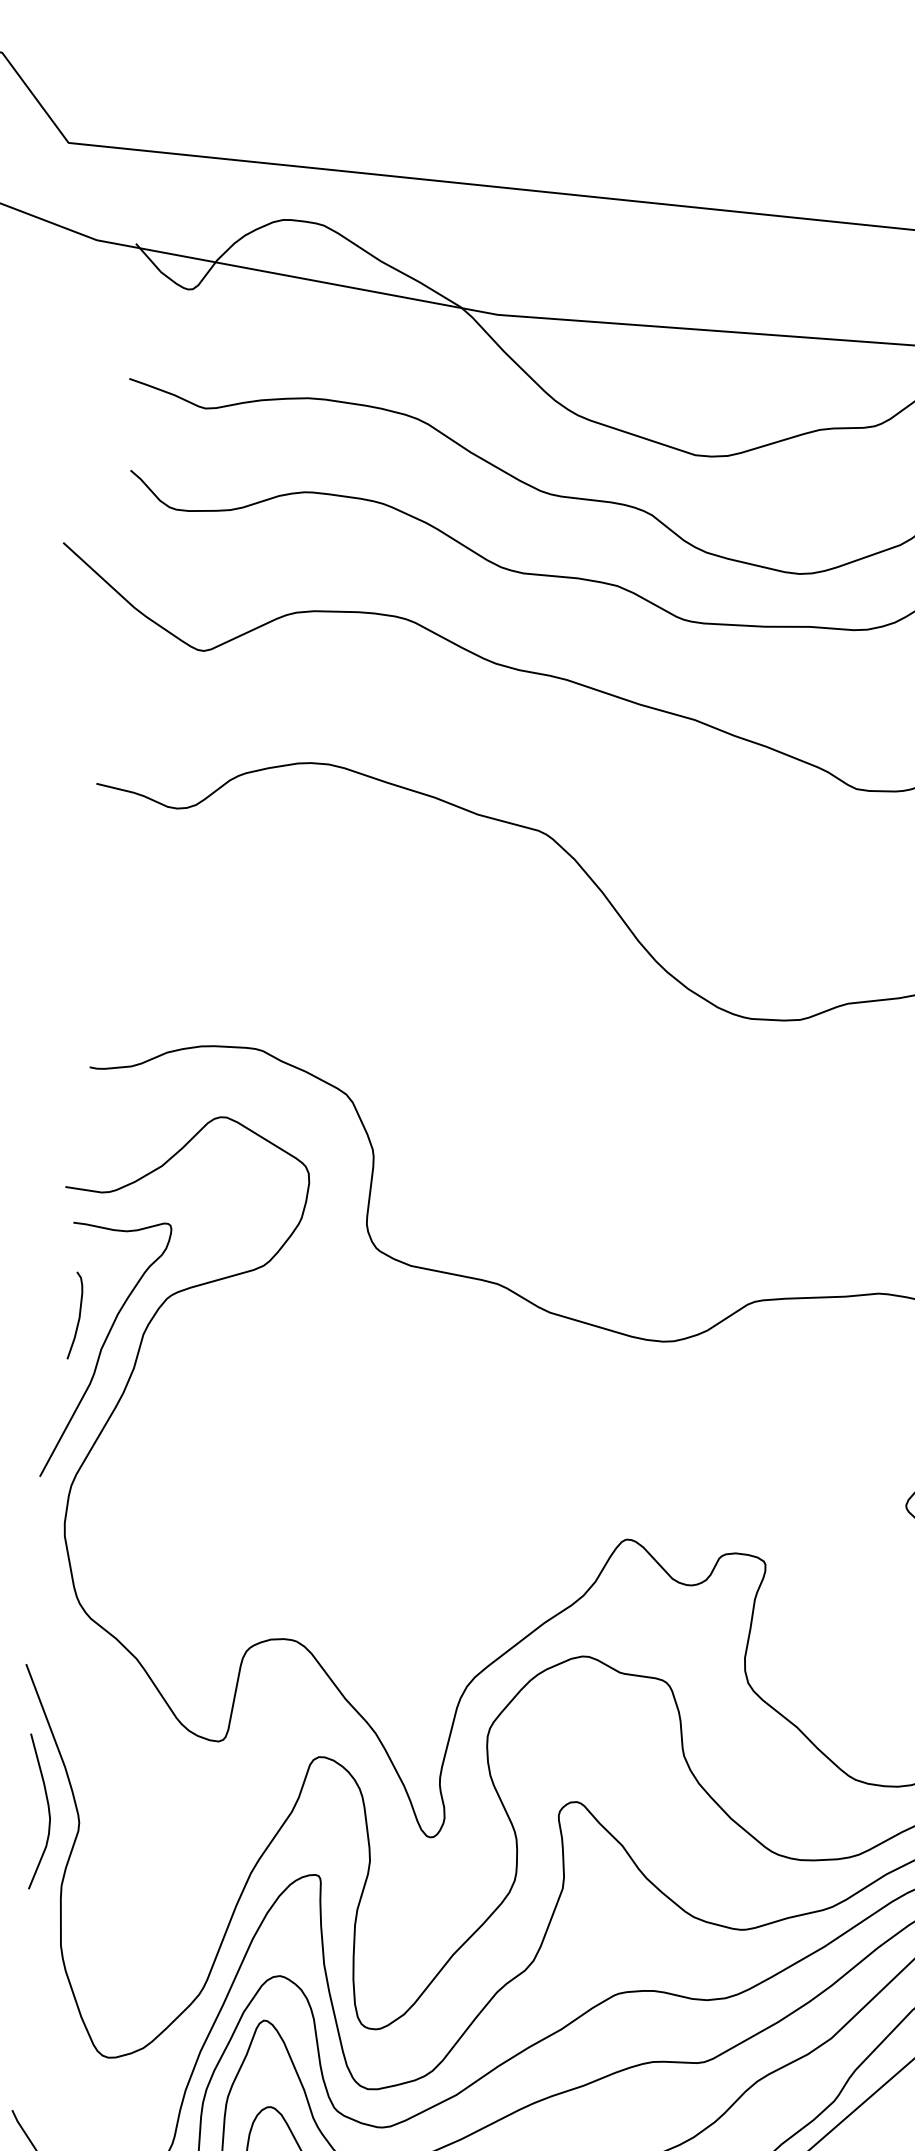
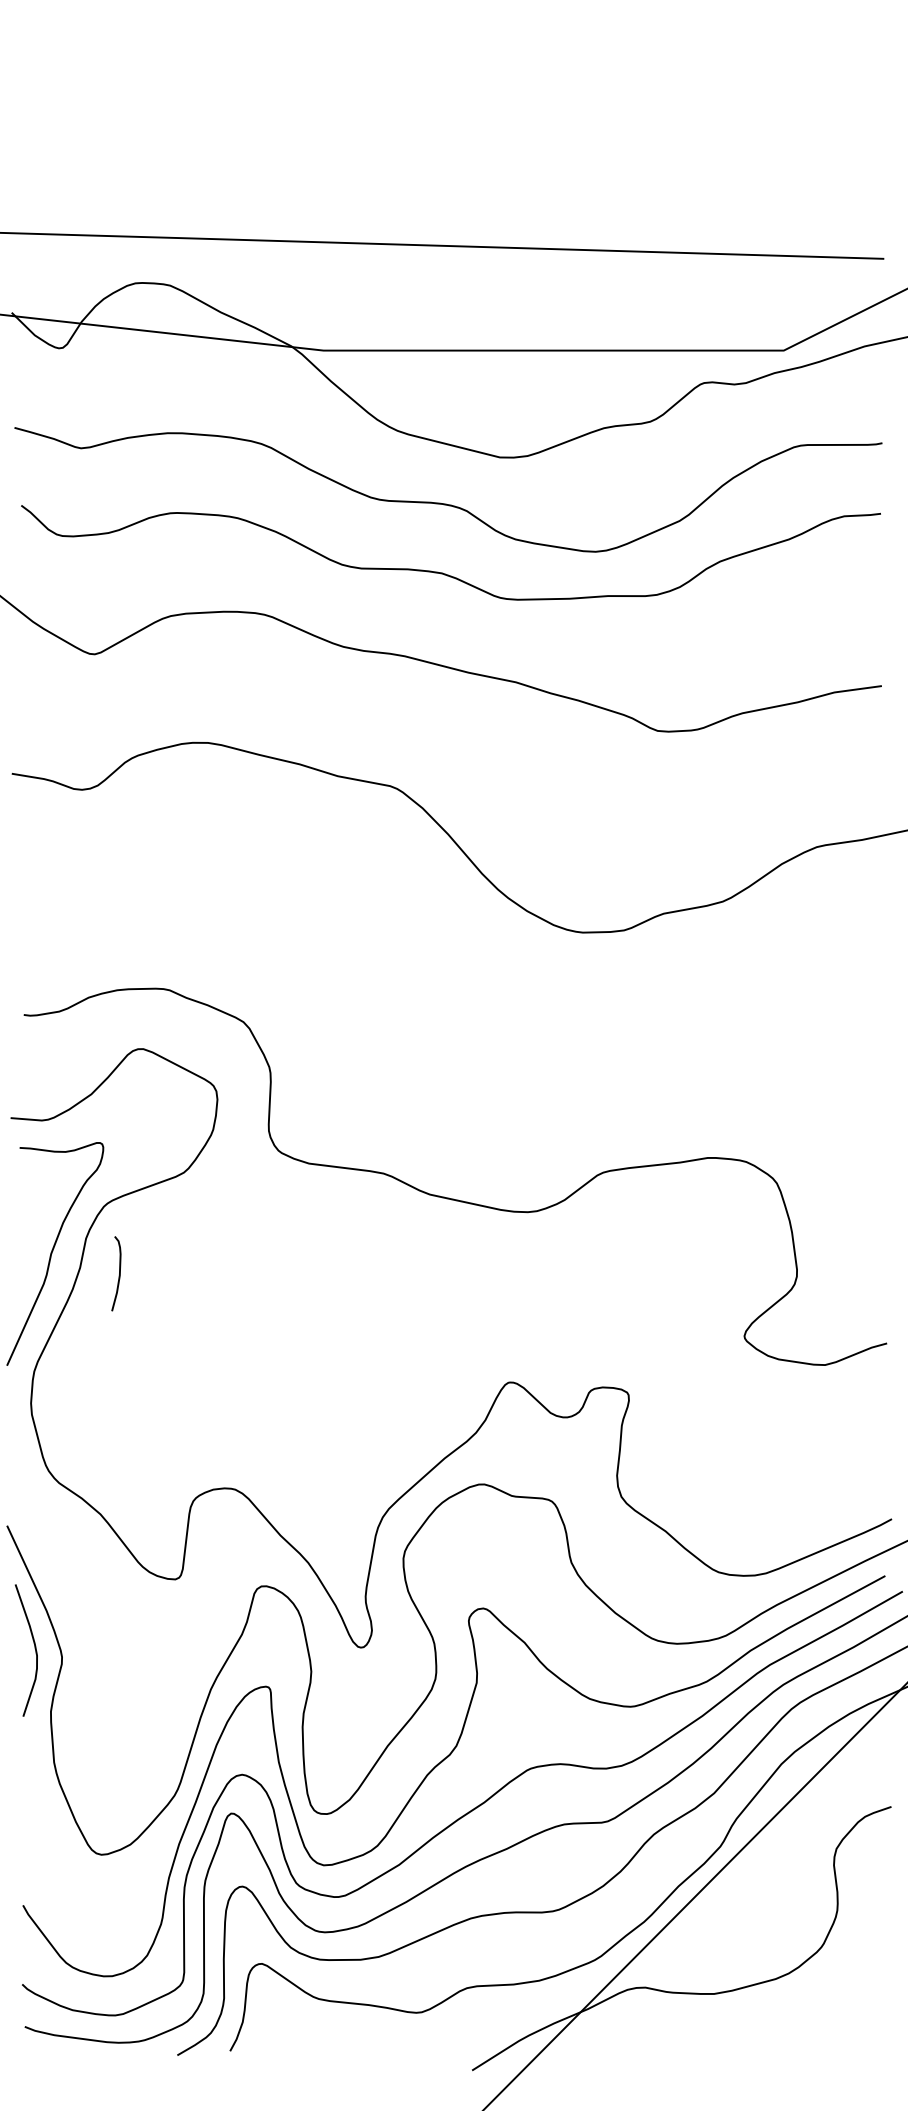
curve: (77, 1317) -> (118, 1275), moved

